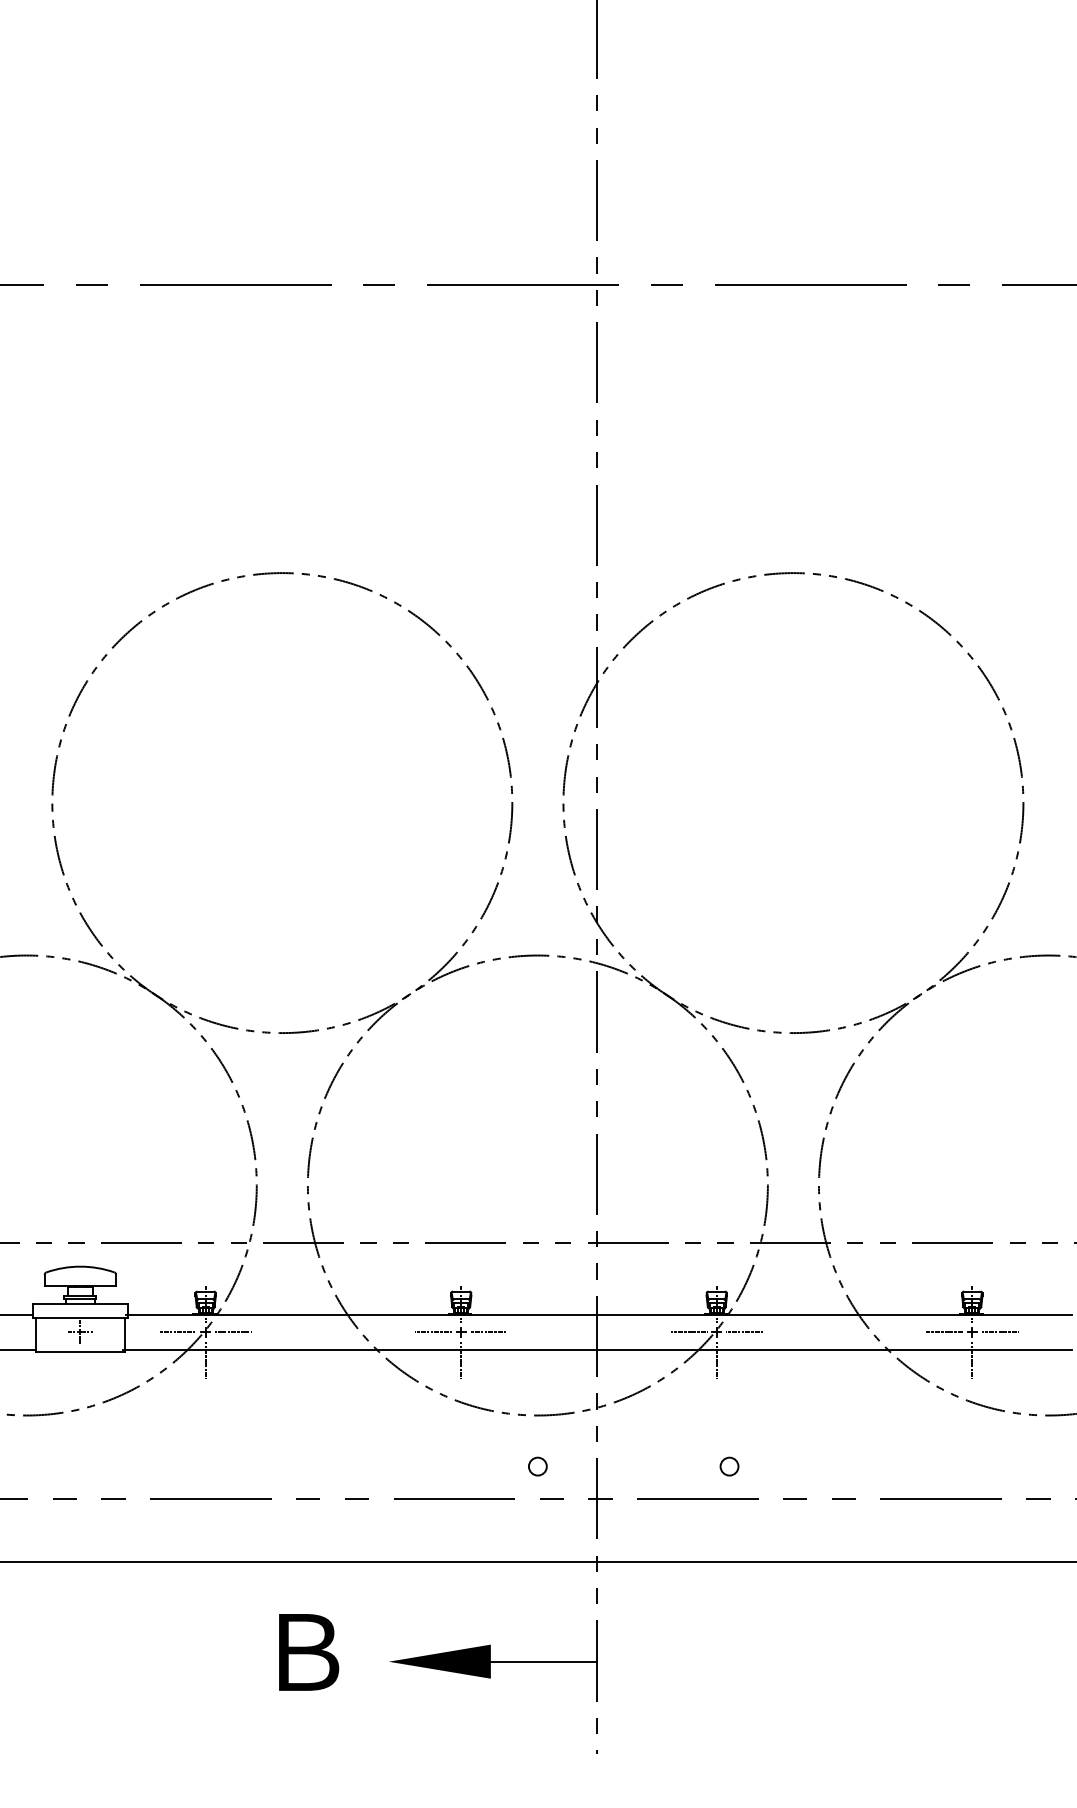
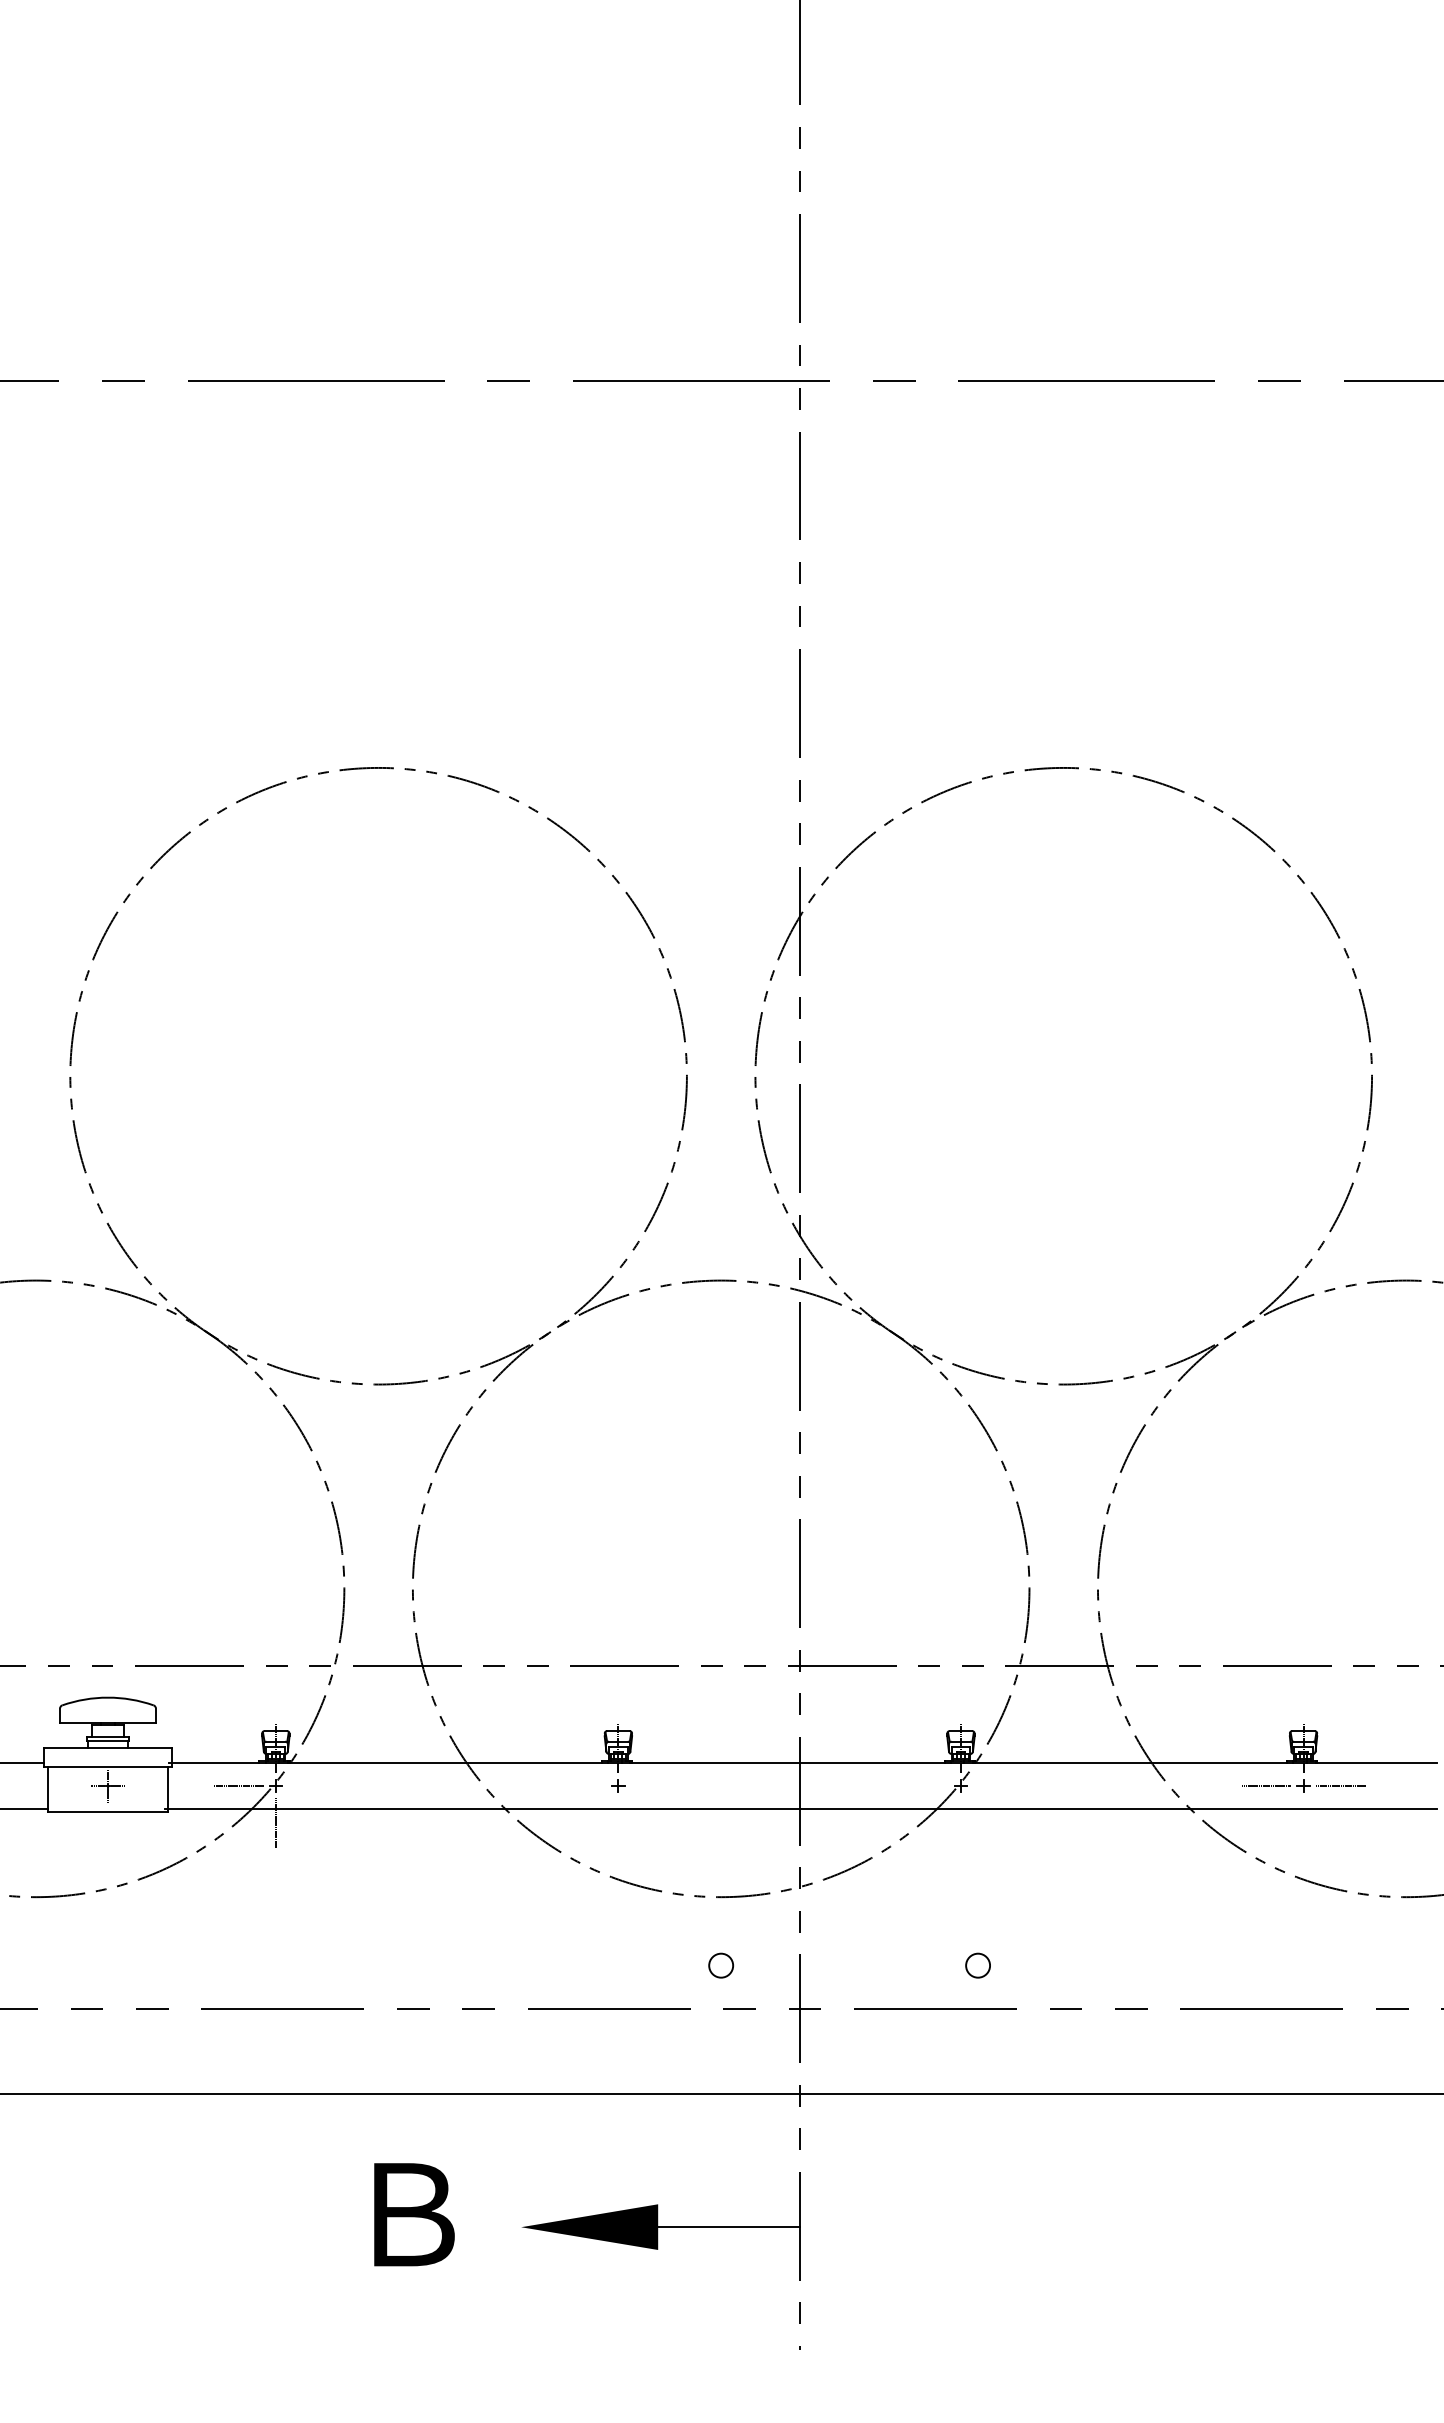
line: (233, 1332) -> (312, 1785), removed
line: (433, 1332) -> (581, 1785), removed
line: (488, 1332) -> (655, 1785), removed
line: (688, 1332) -> (923, 1785), removed
line: (744, 1332) -> (997, 1785), removed
line: (461, 1359) -> (618, 1822), removed
line: (716, 1359) -> (960, 1822), removed
line: (972, 1359) -> (1303, 1822), removed

